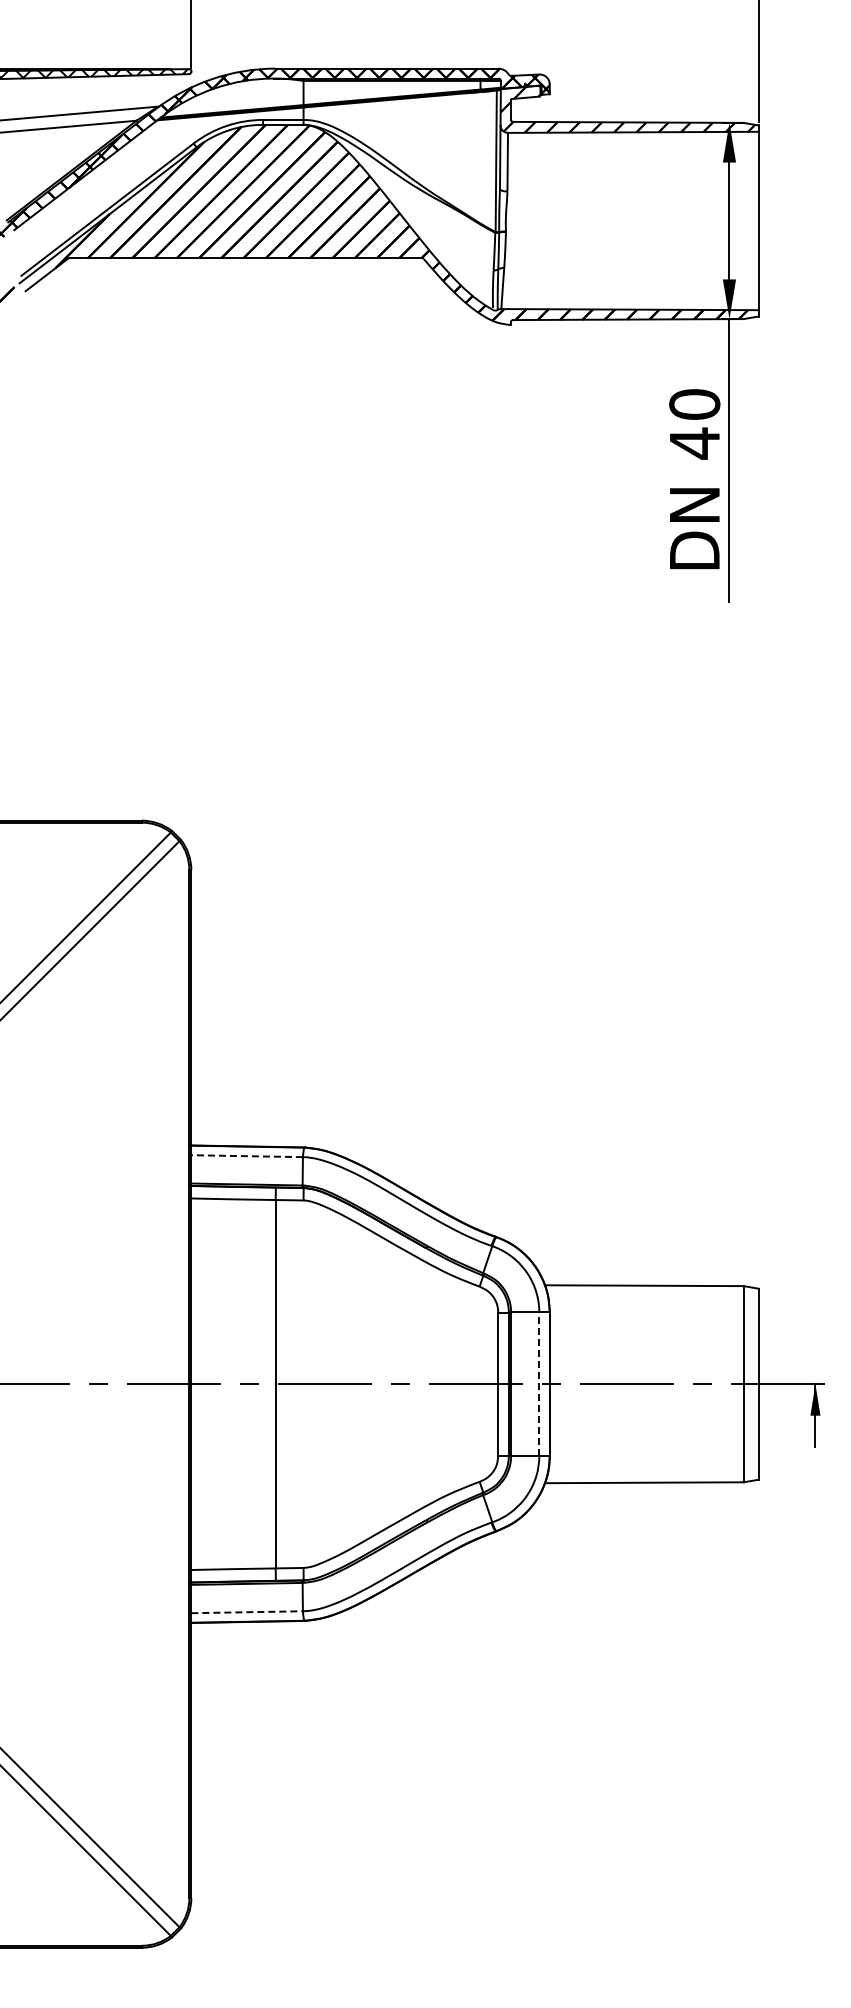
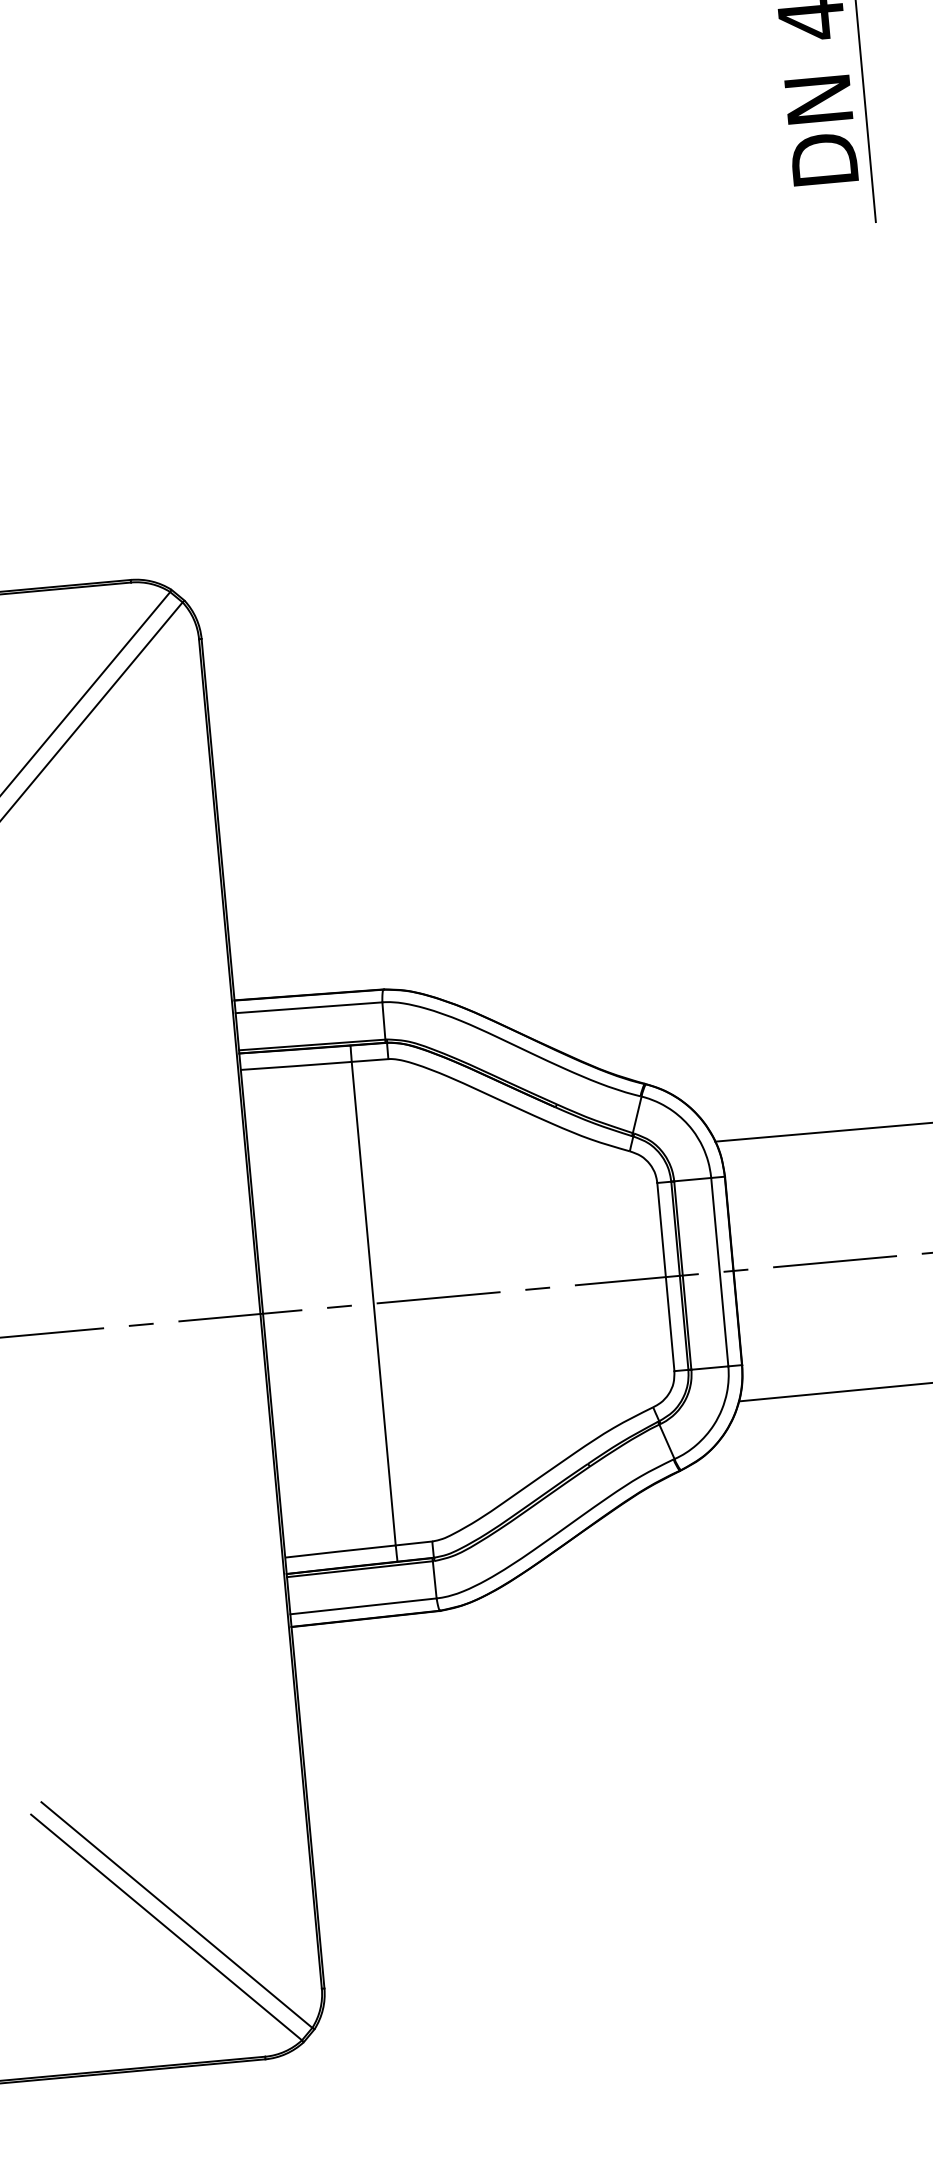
line: (247, 1156) -> (309, 1008), dashed -> solid
line: (539, 1384) -> (720, 1272), dashed -> solid
line: (247, 1612) -> (364, 1606), dashed -> solid

